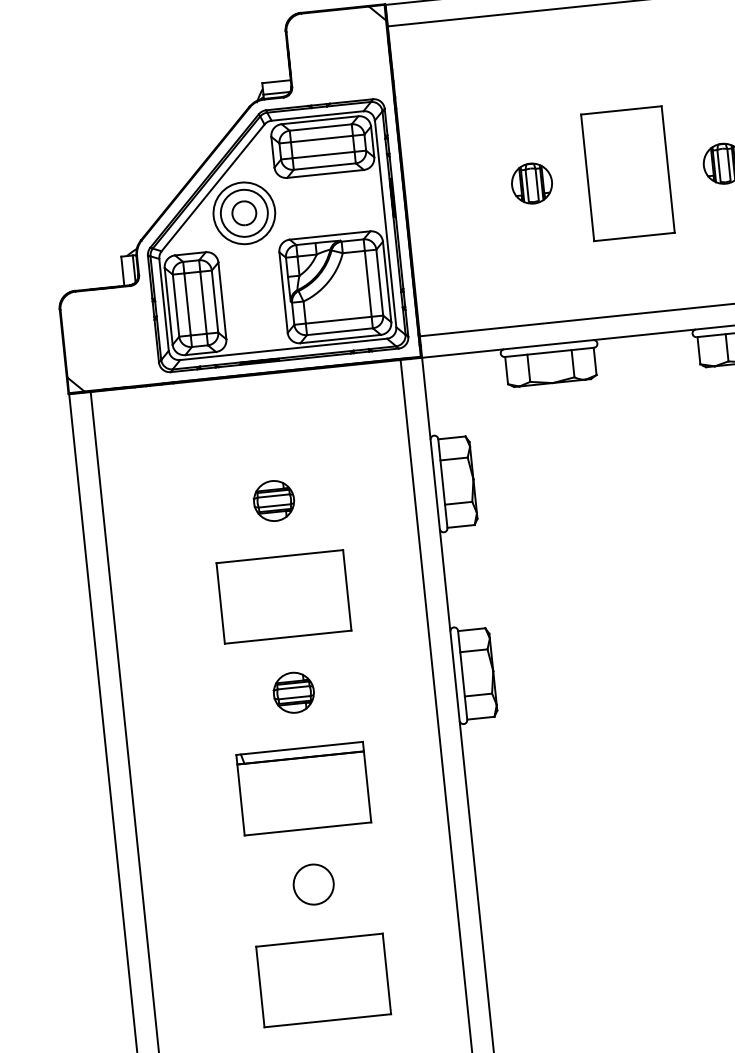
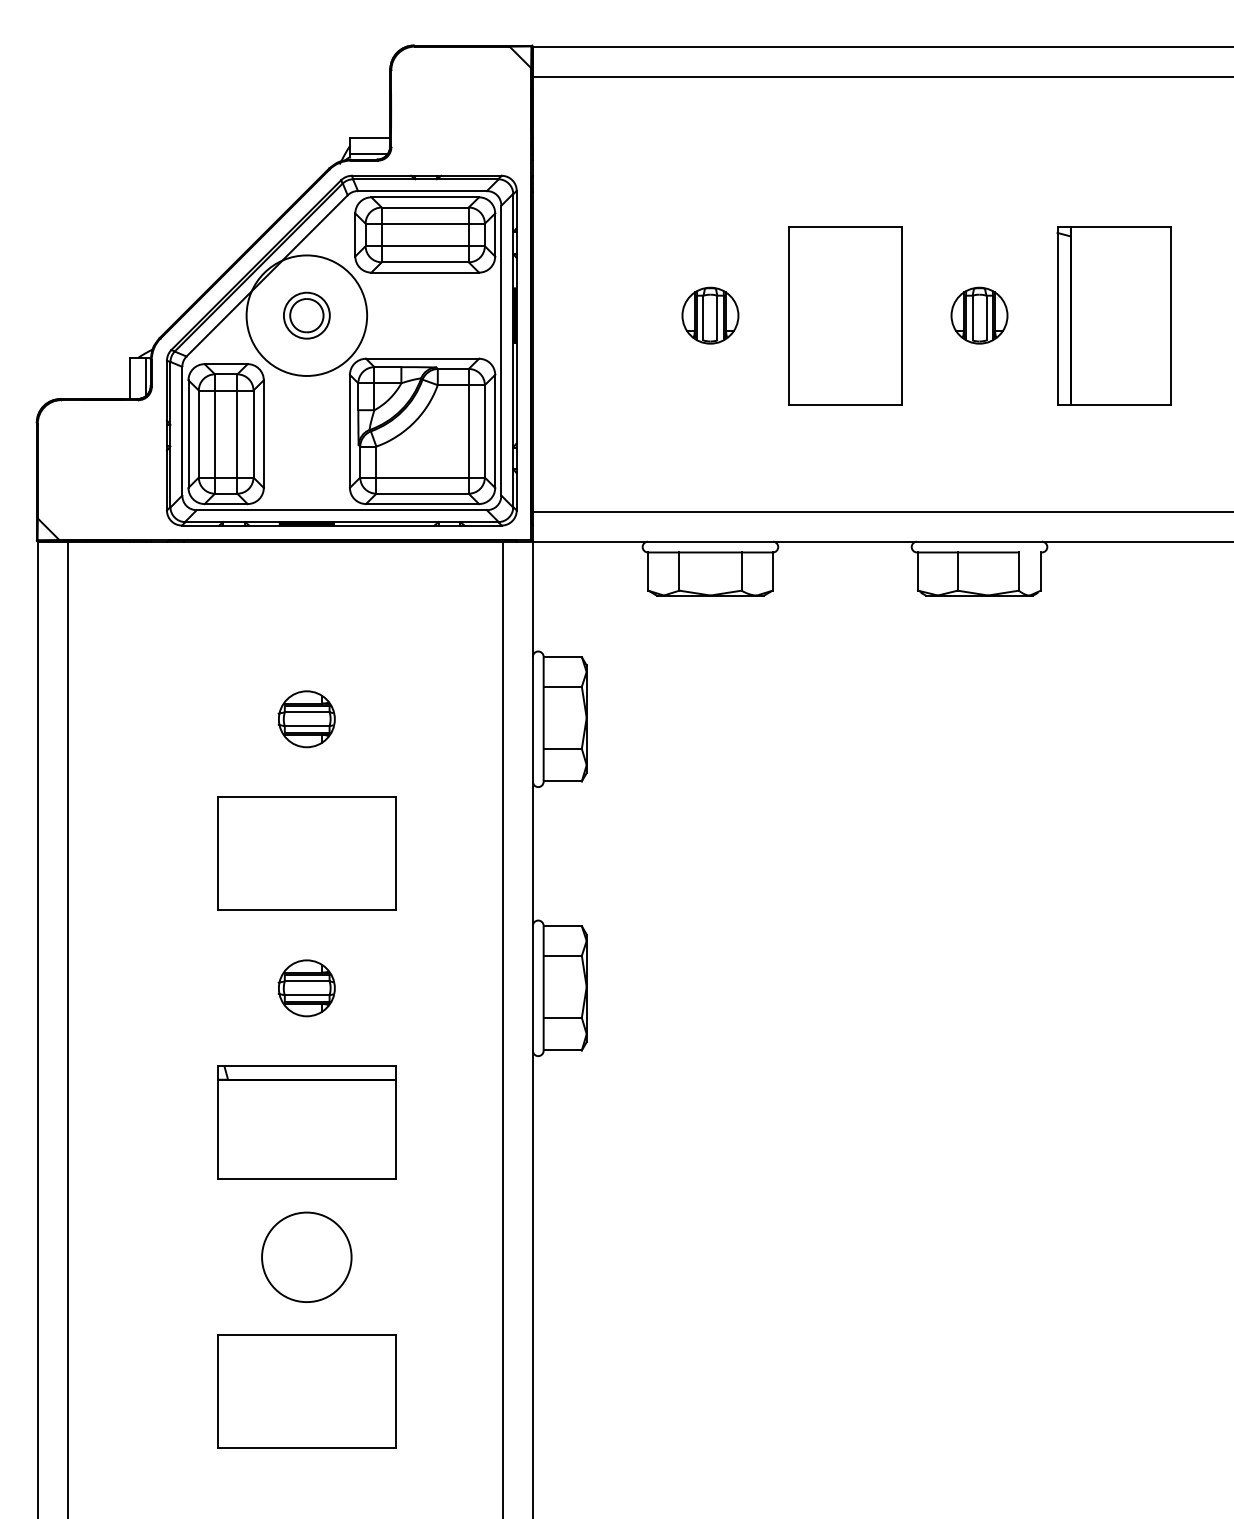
circle: (244, 213) -> (306, 315), size x0.7
circle: (244, 213) -> (306, 315), size x1.4
circle: (313, 884) -> (306, 1257), size x1.6

